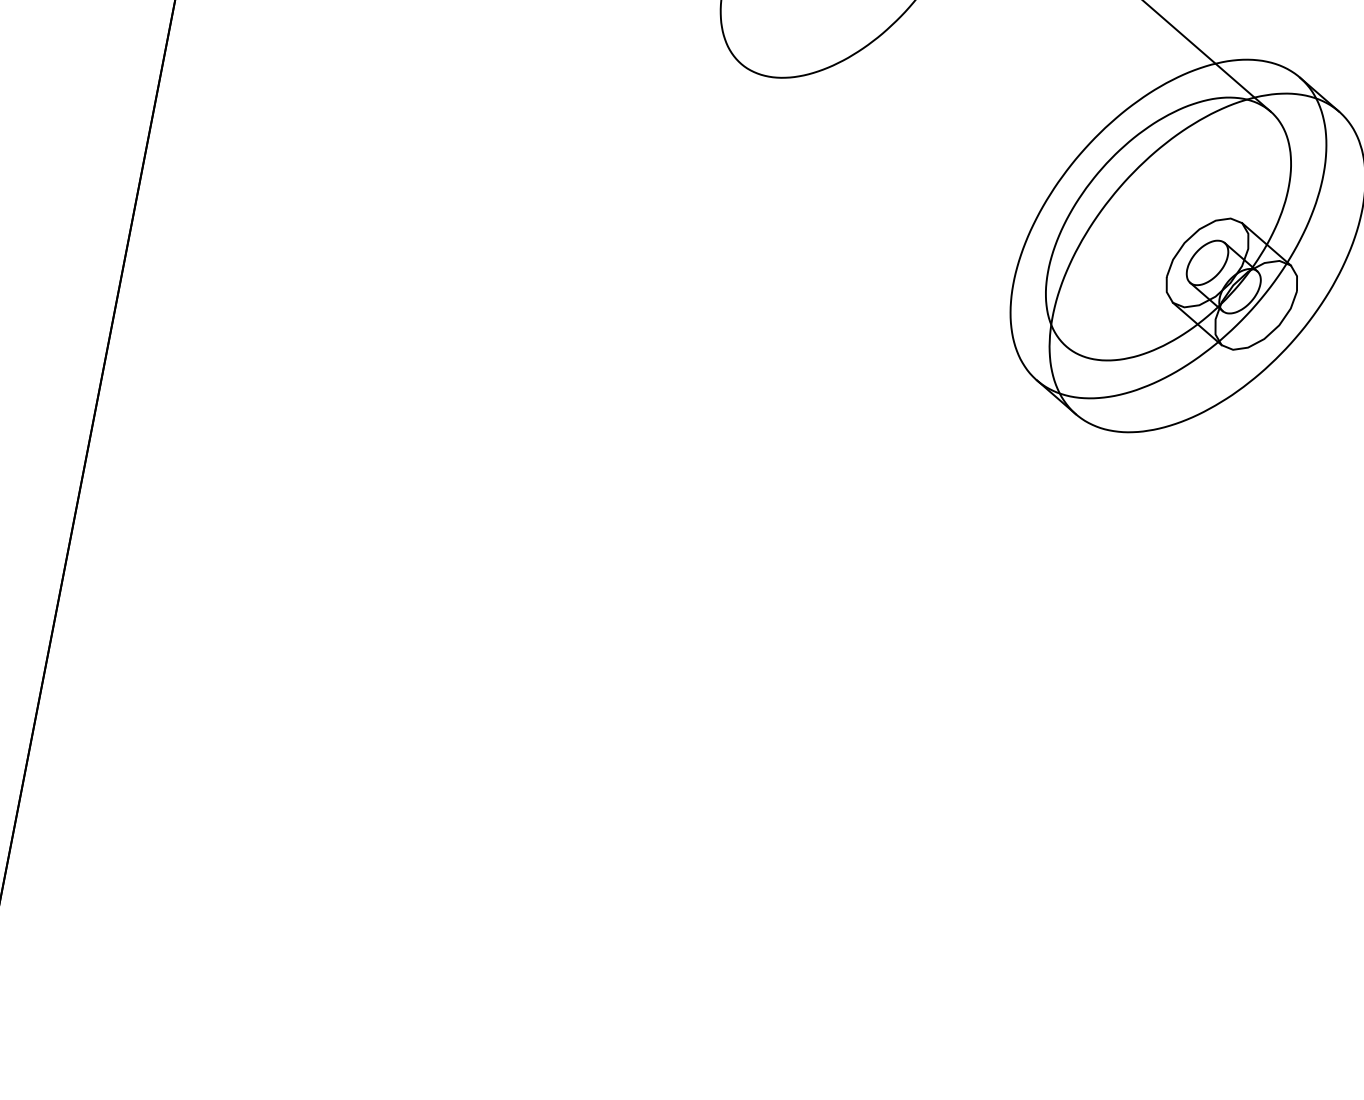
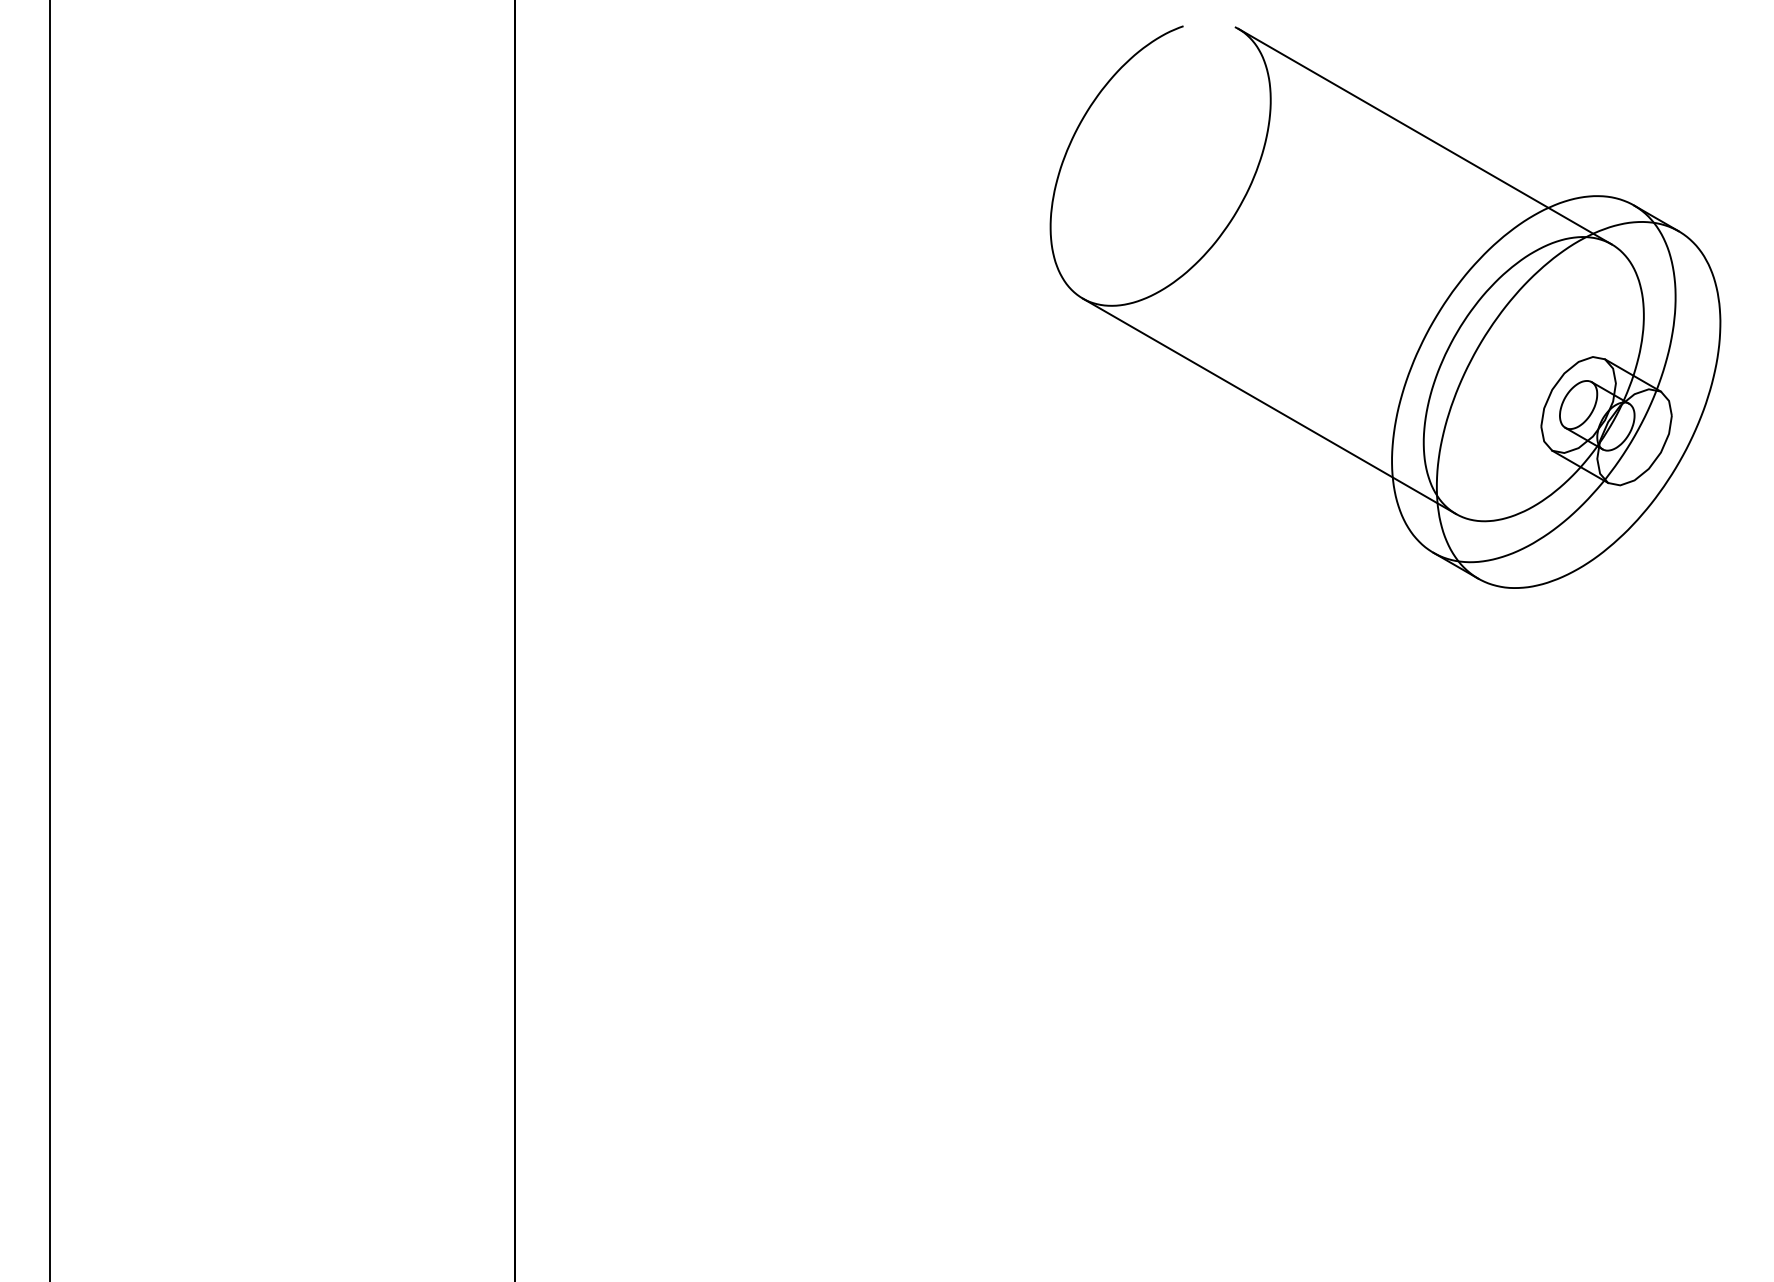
line: (904, 204) -> (1269, 405), added

